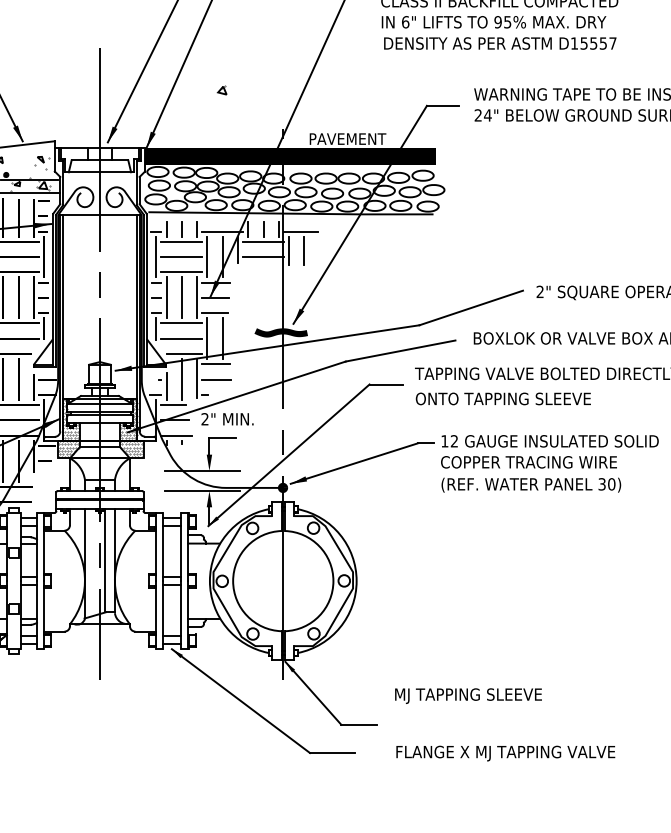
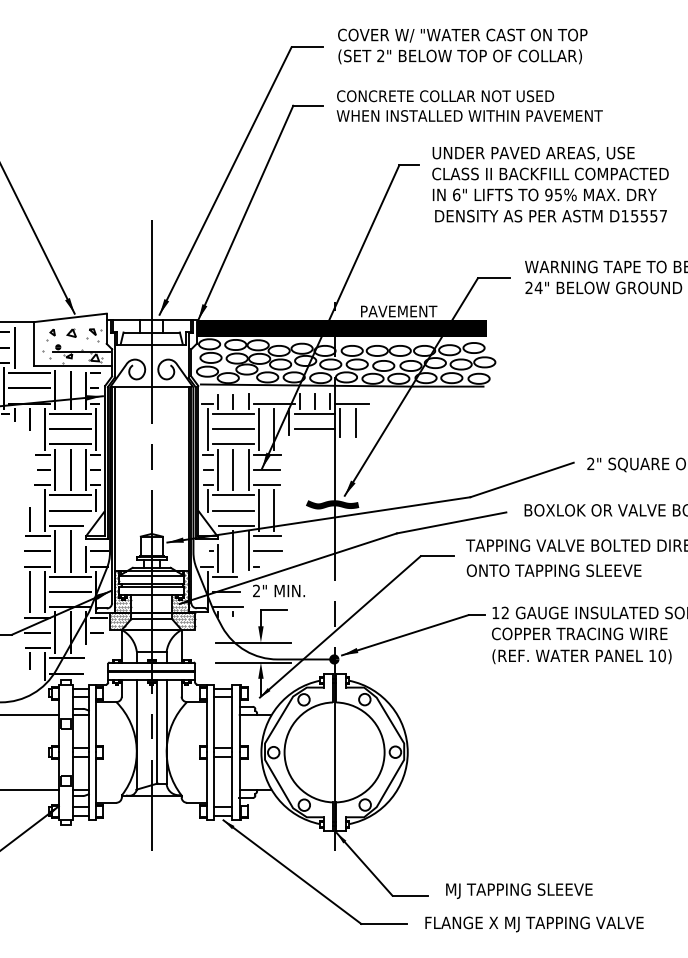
part: (222, 89) -> (71, 332), moved
text: (601, 483) -> (652, 655), 30) -> 10)
text: (468, 695) -> (519, 890), moved
text: (505, 753) -> (534, 924), moved

